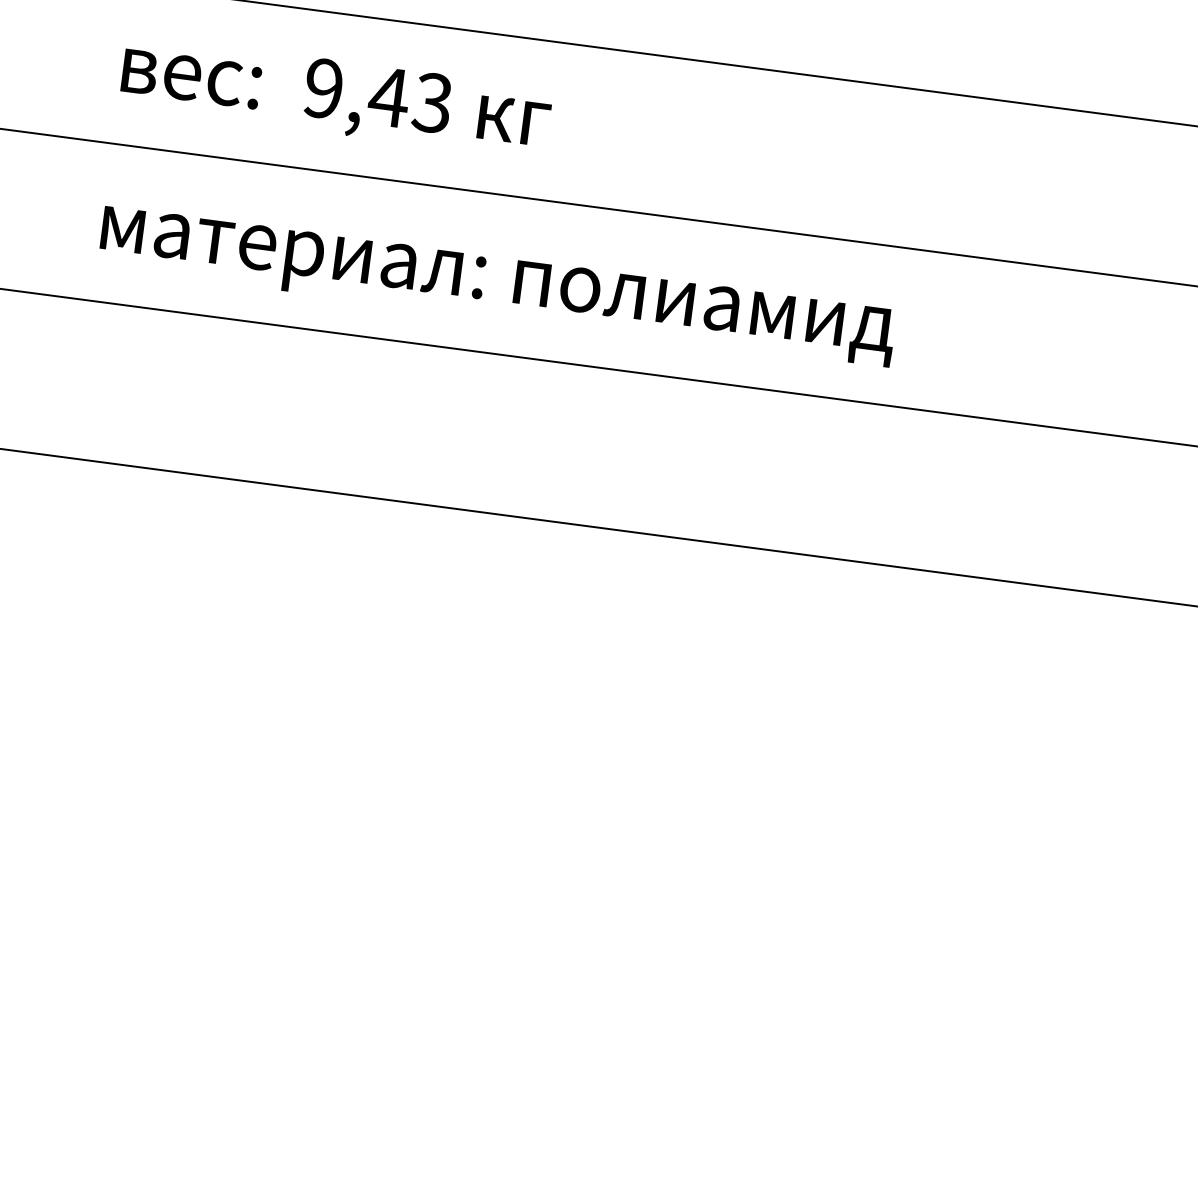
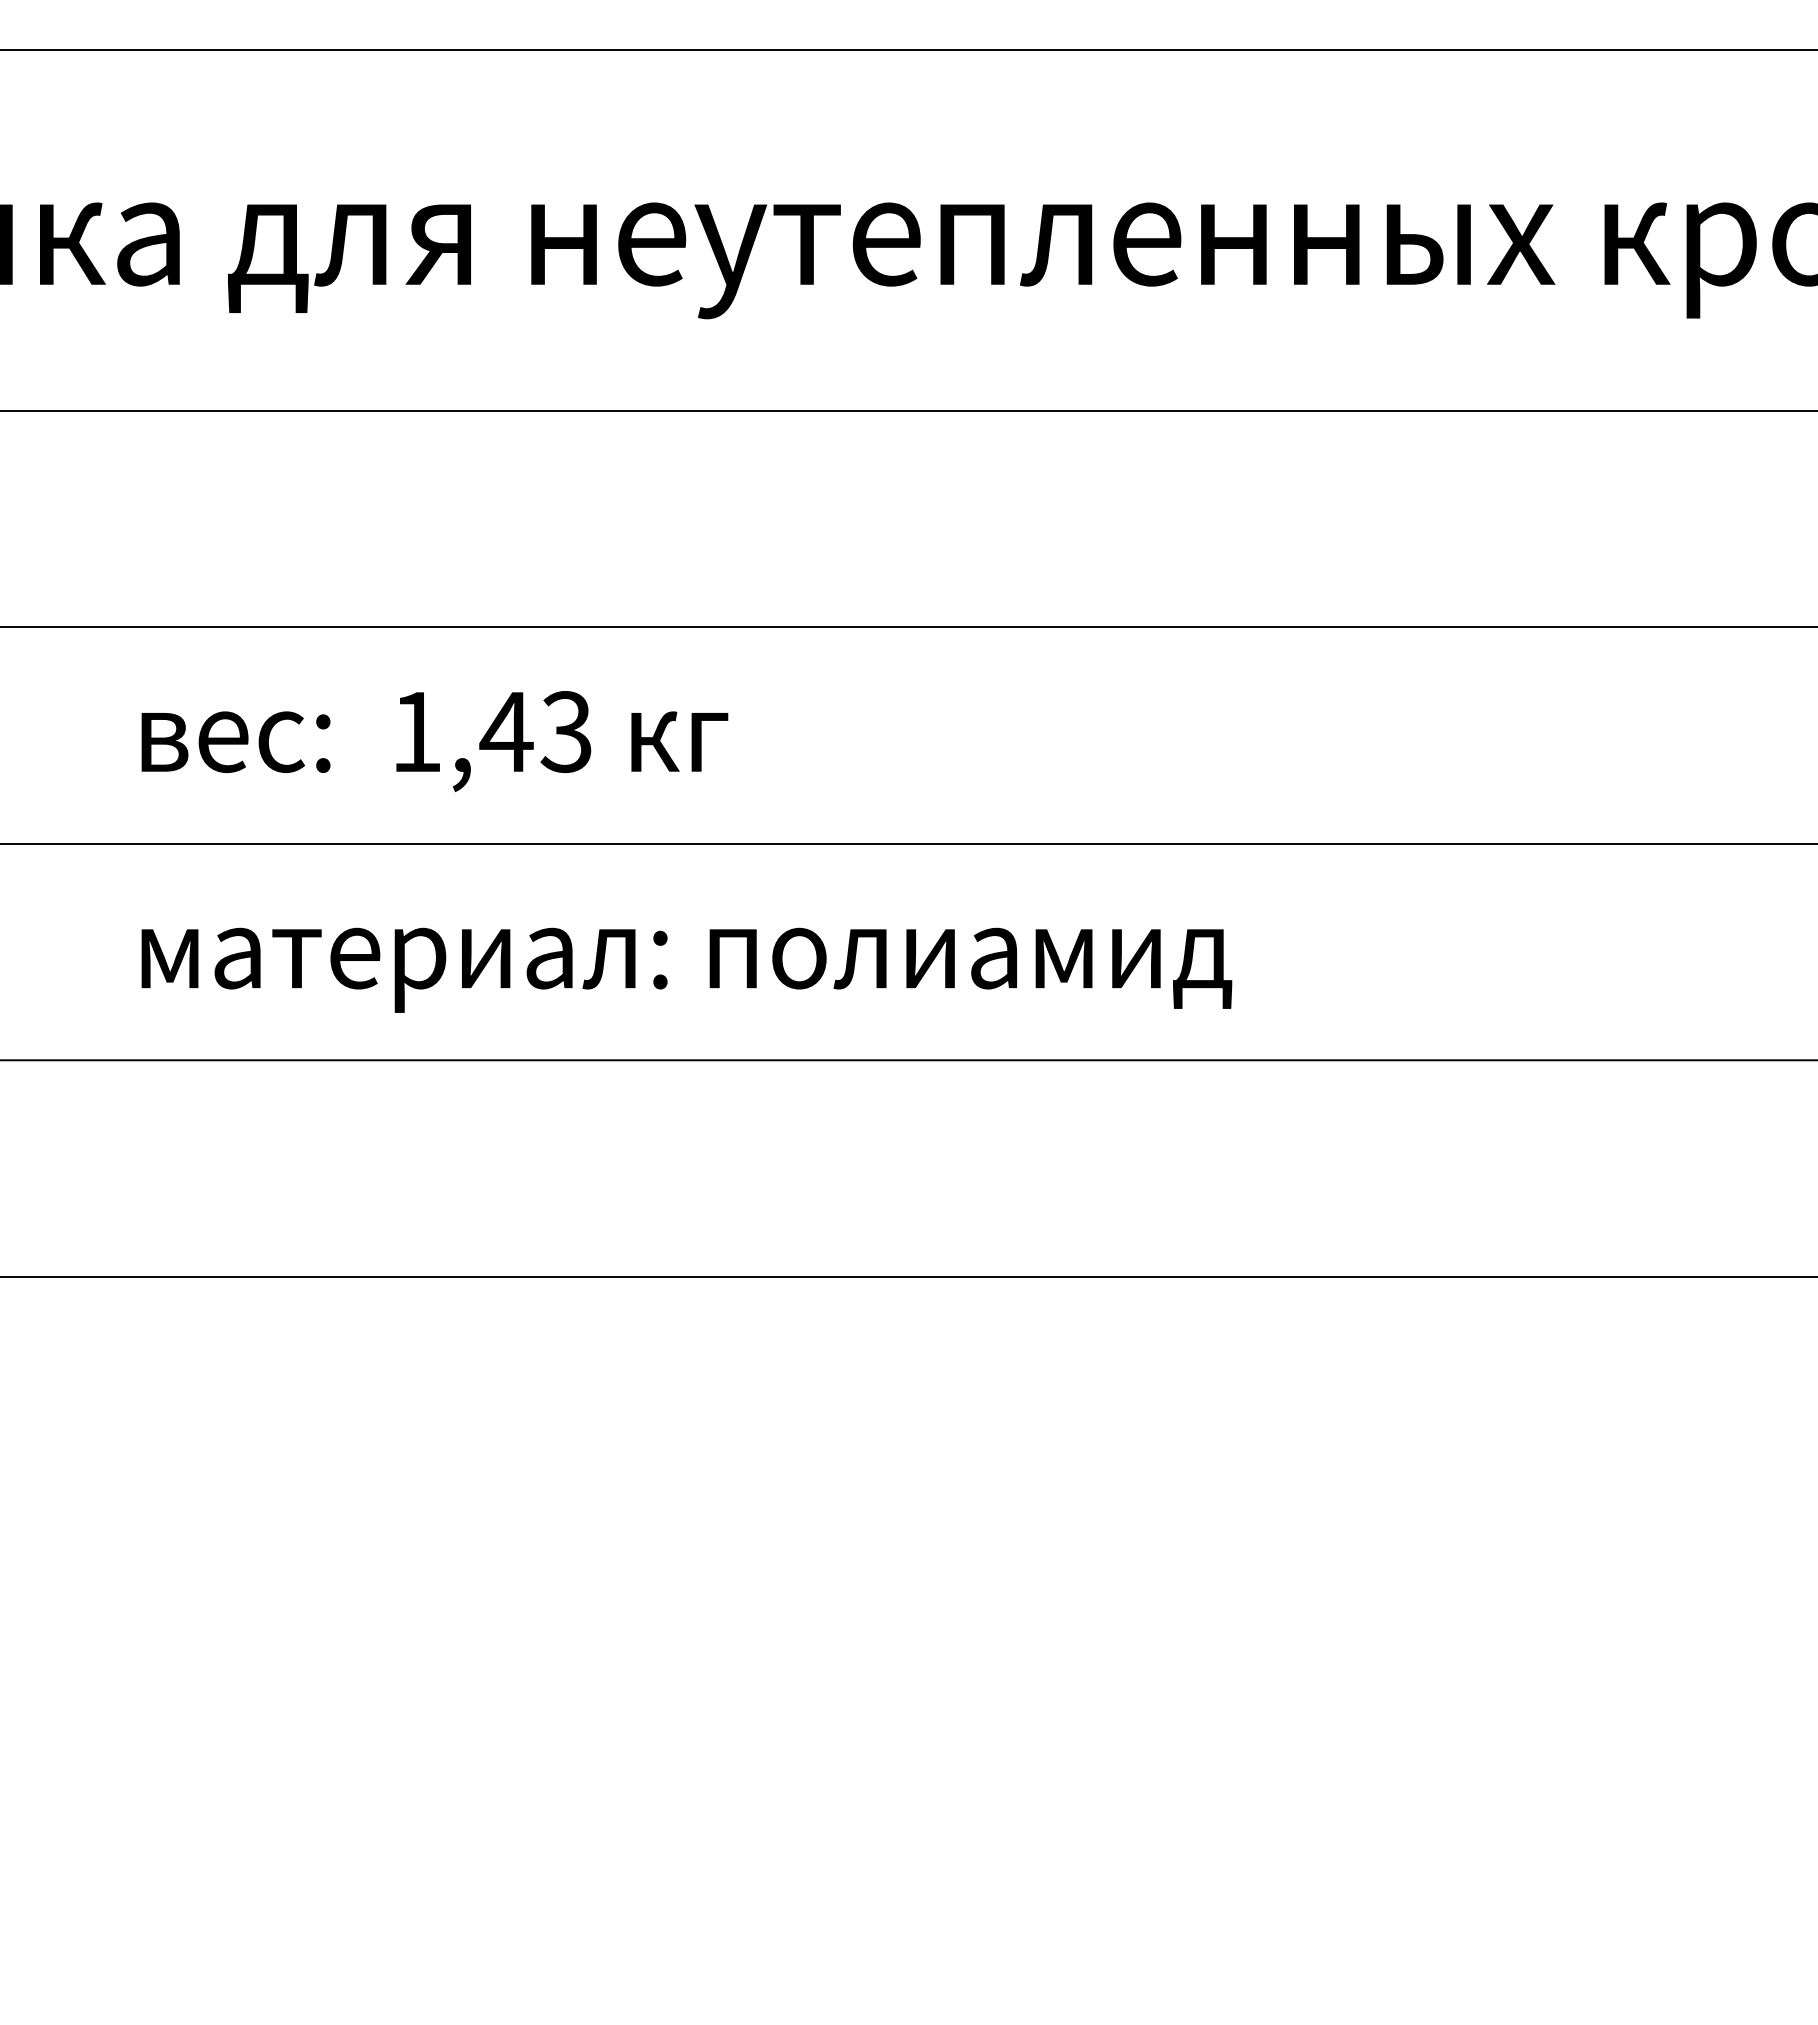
text: (323, 89) -> (416, 732), 9,43 -> 1,43

